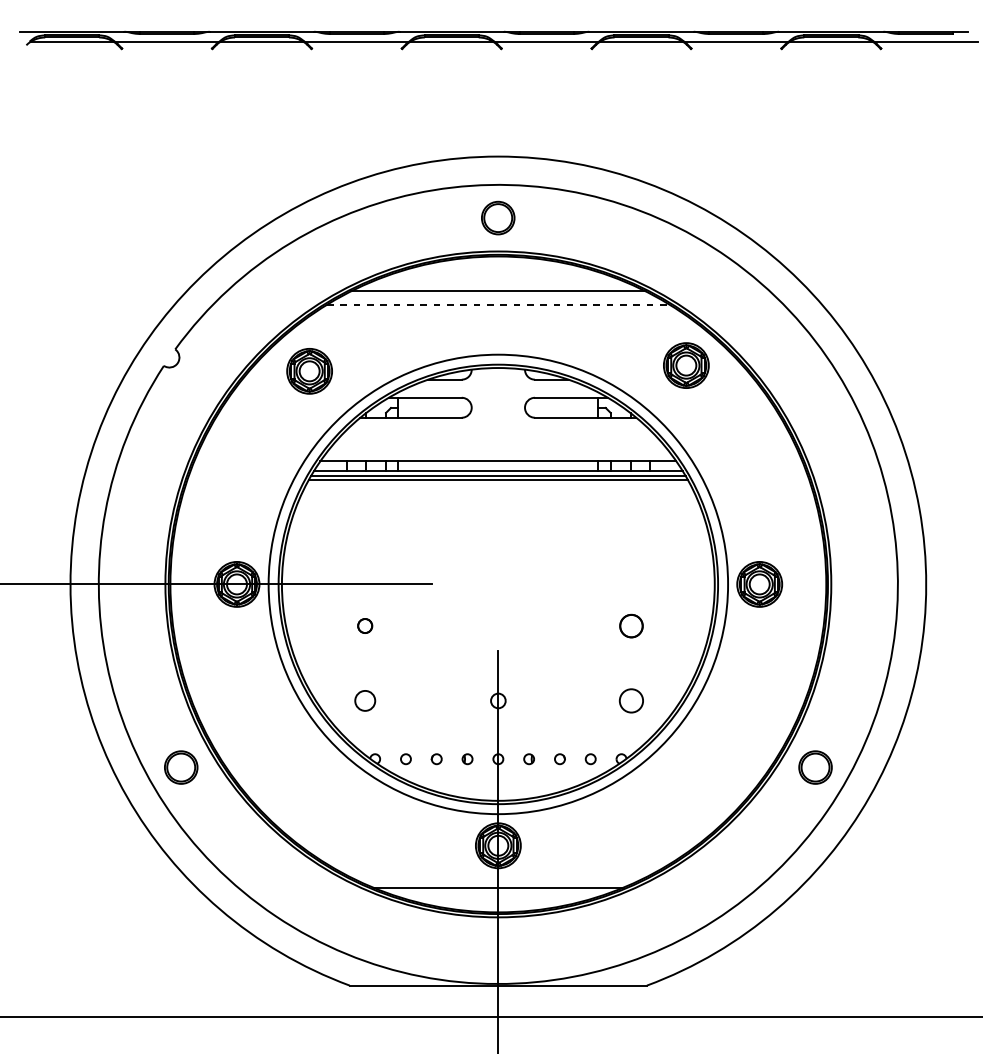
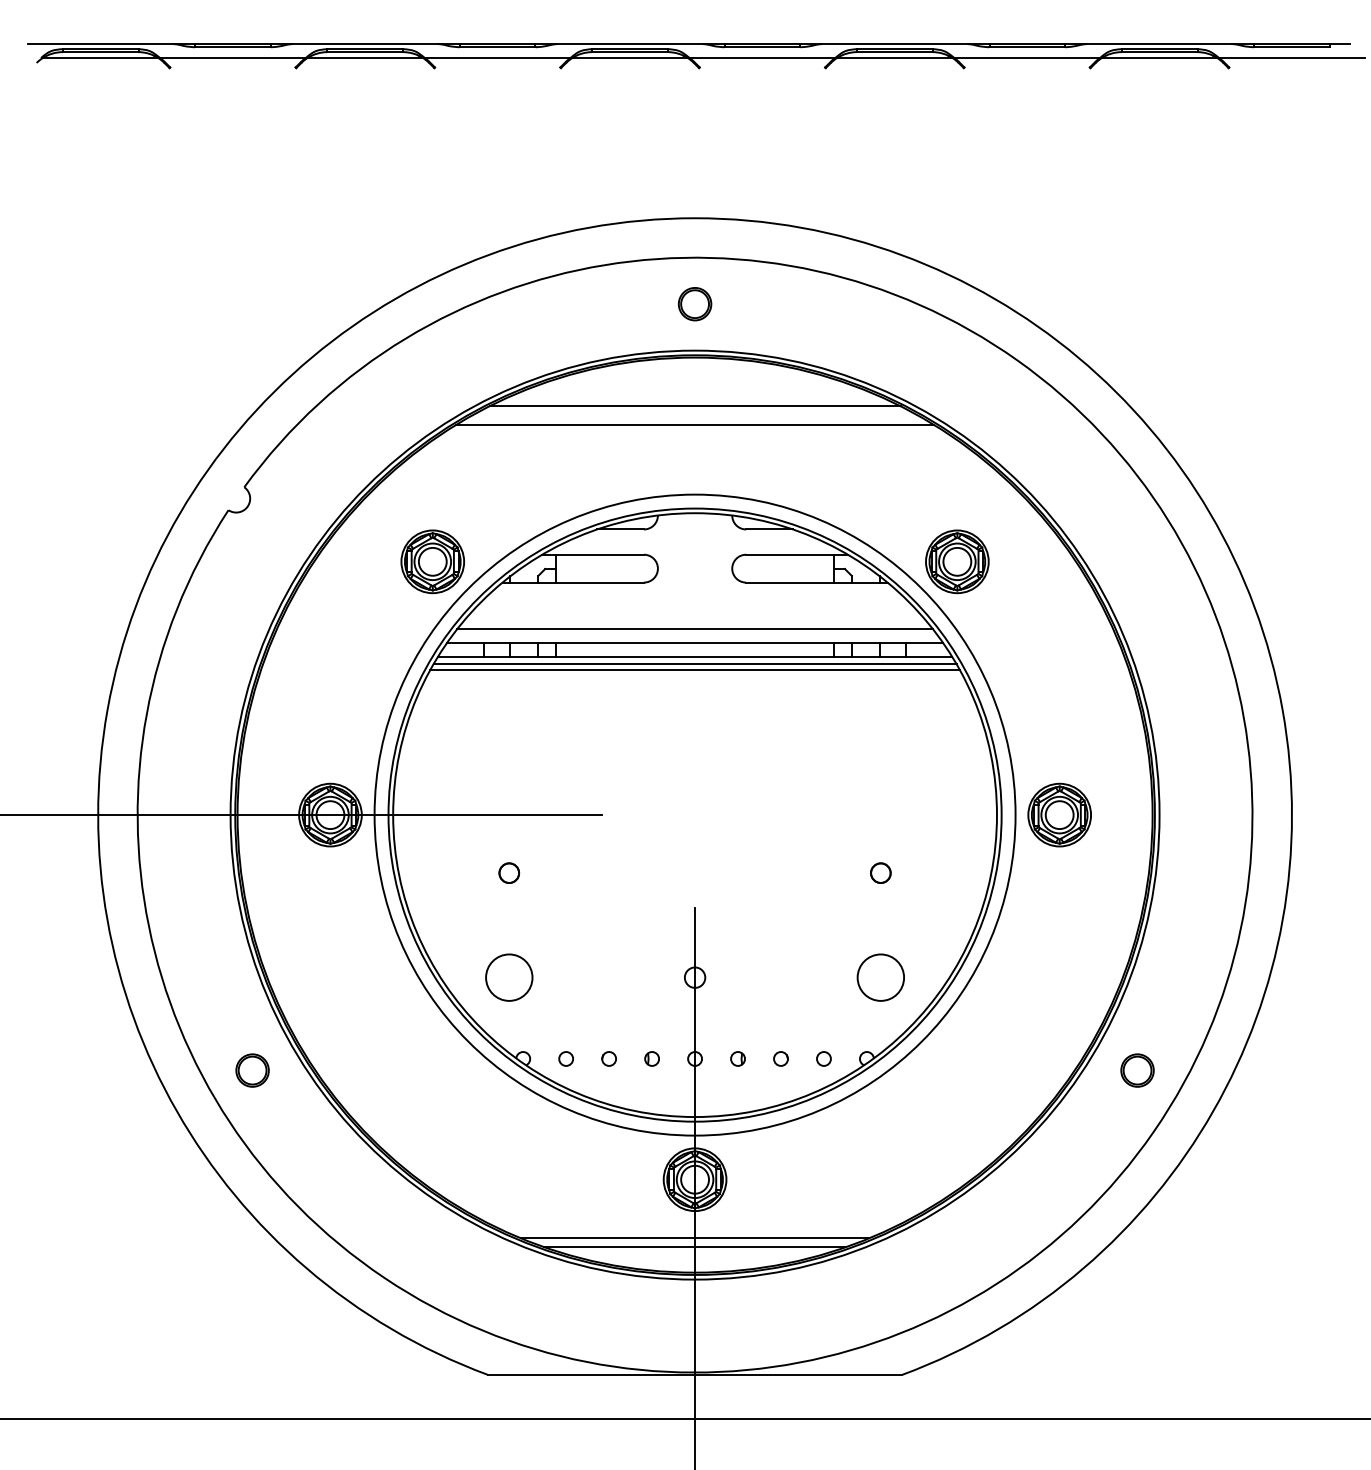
part: (498, 218) -> (695, 304), size x0.71
line: (498, 304) -> (695, 424), dashed -> solid
part: (686, 365) -> (957, 561), moved
part: (309, 371) -> (432, 561), moved
line: (498, 451) -> (695, 629), added
circle: (631, 625) -> (880, 872), size x0.62
circle: (365, 700) -> (509, 977), size x1.67
circle: (631, 700) -> (880, 977), size x1.43
part: (181, 767) -> (252, 1070), size x0.71
part: (815, 767) -> (1137, 1070), size x0.71
line: (498, 893) -> (695, 1246), added

